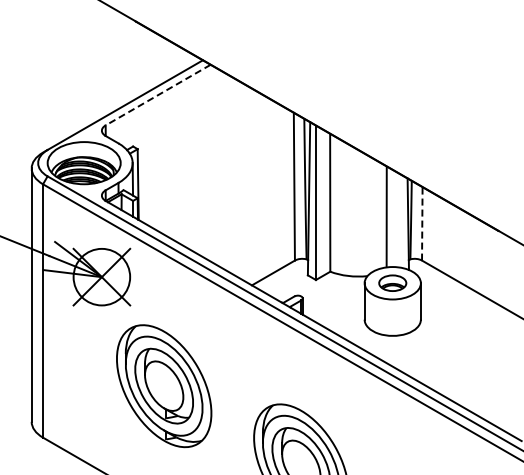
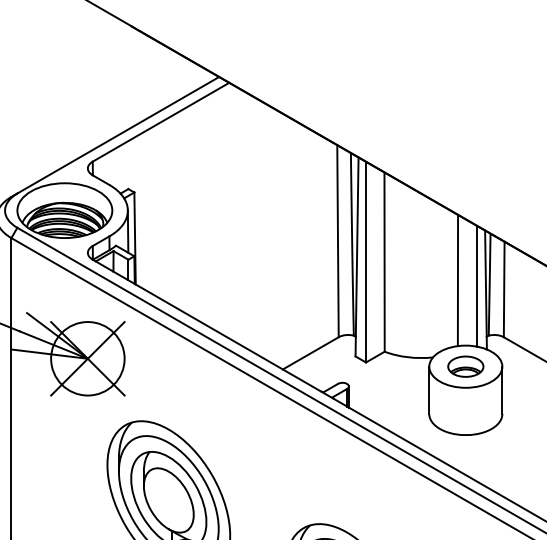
line: (158, 95) -> (161, 122), dashed -> solid
line: (400, 220) -> (475, 285), added
line: (422, 223) -> (504, 289), dashed -> solid

